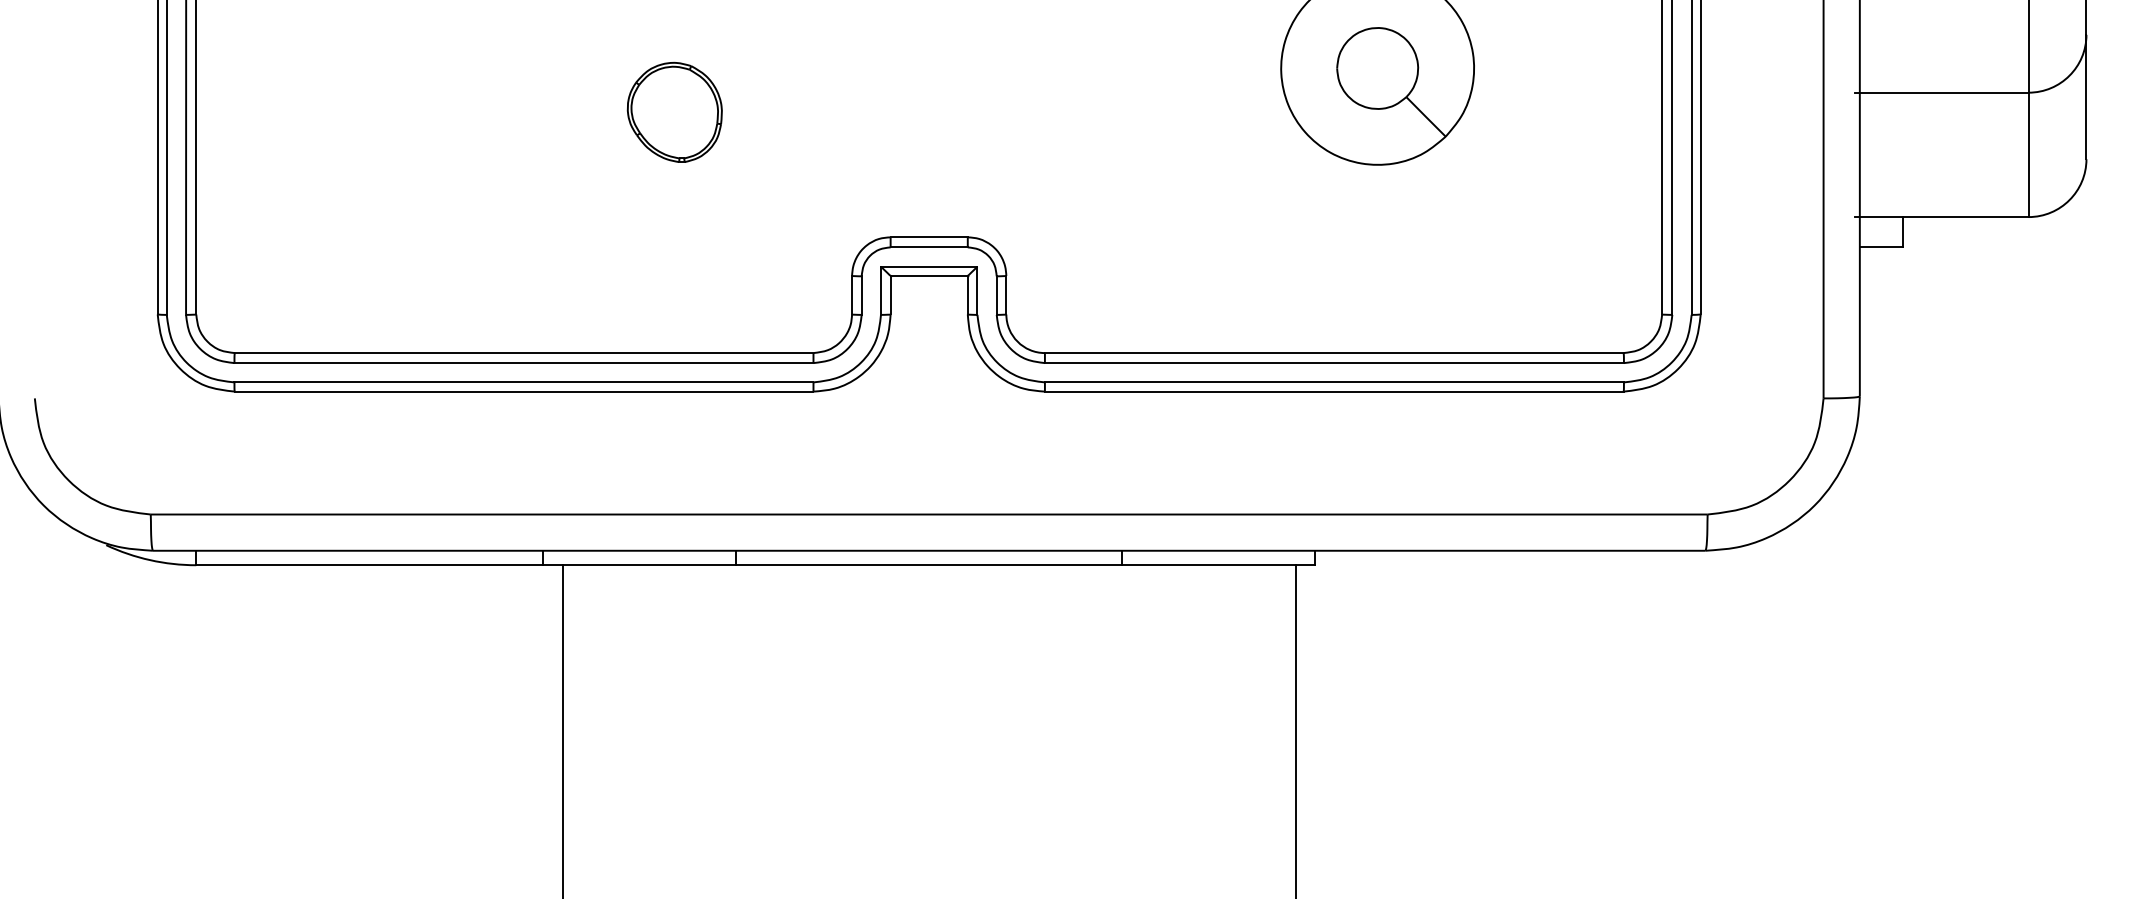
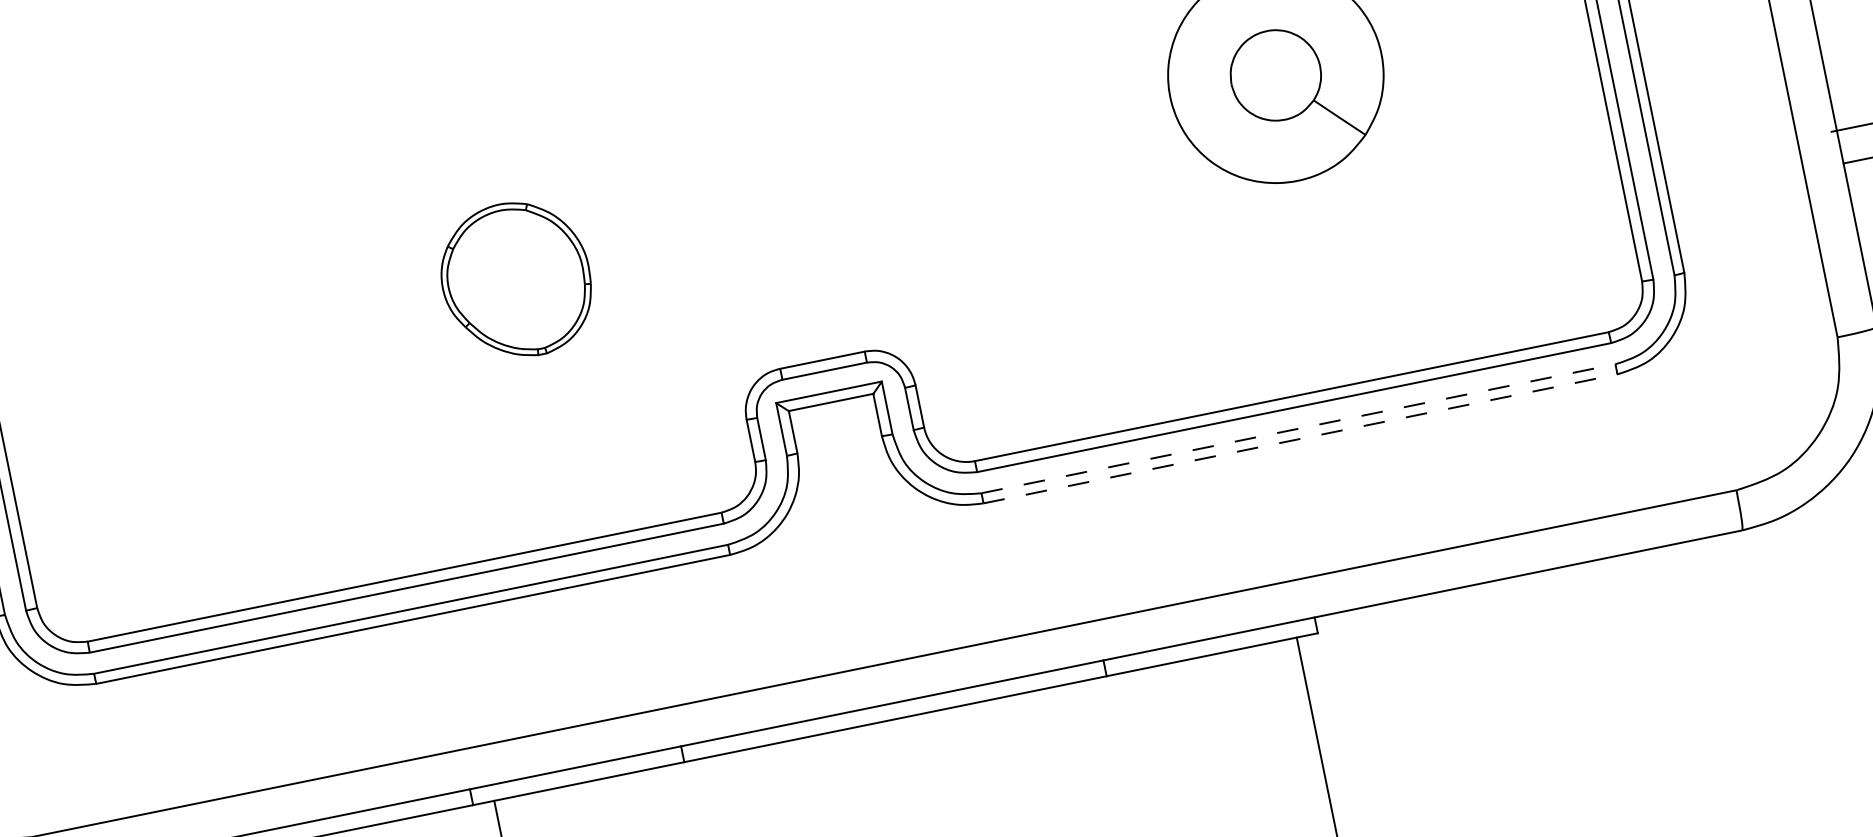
part: (674, 111) -> (515, 279), size x1.4
line: (1334, 382) -> (1298, 428), solid -> dashed
line: (1334, 391) -> (1300, 438), solid -> dashed

